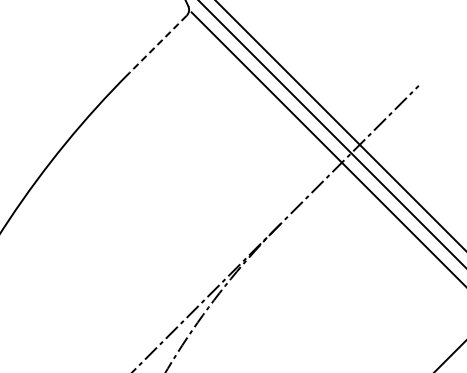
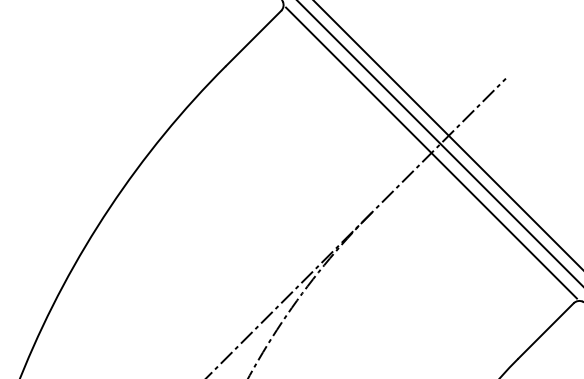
line: (158, 44) -> (253, 38), dashed -> solid

